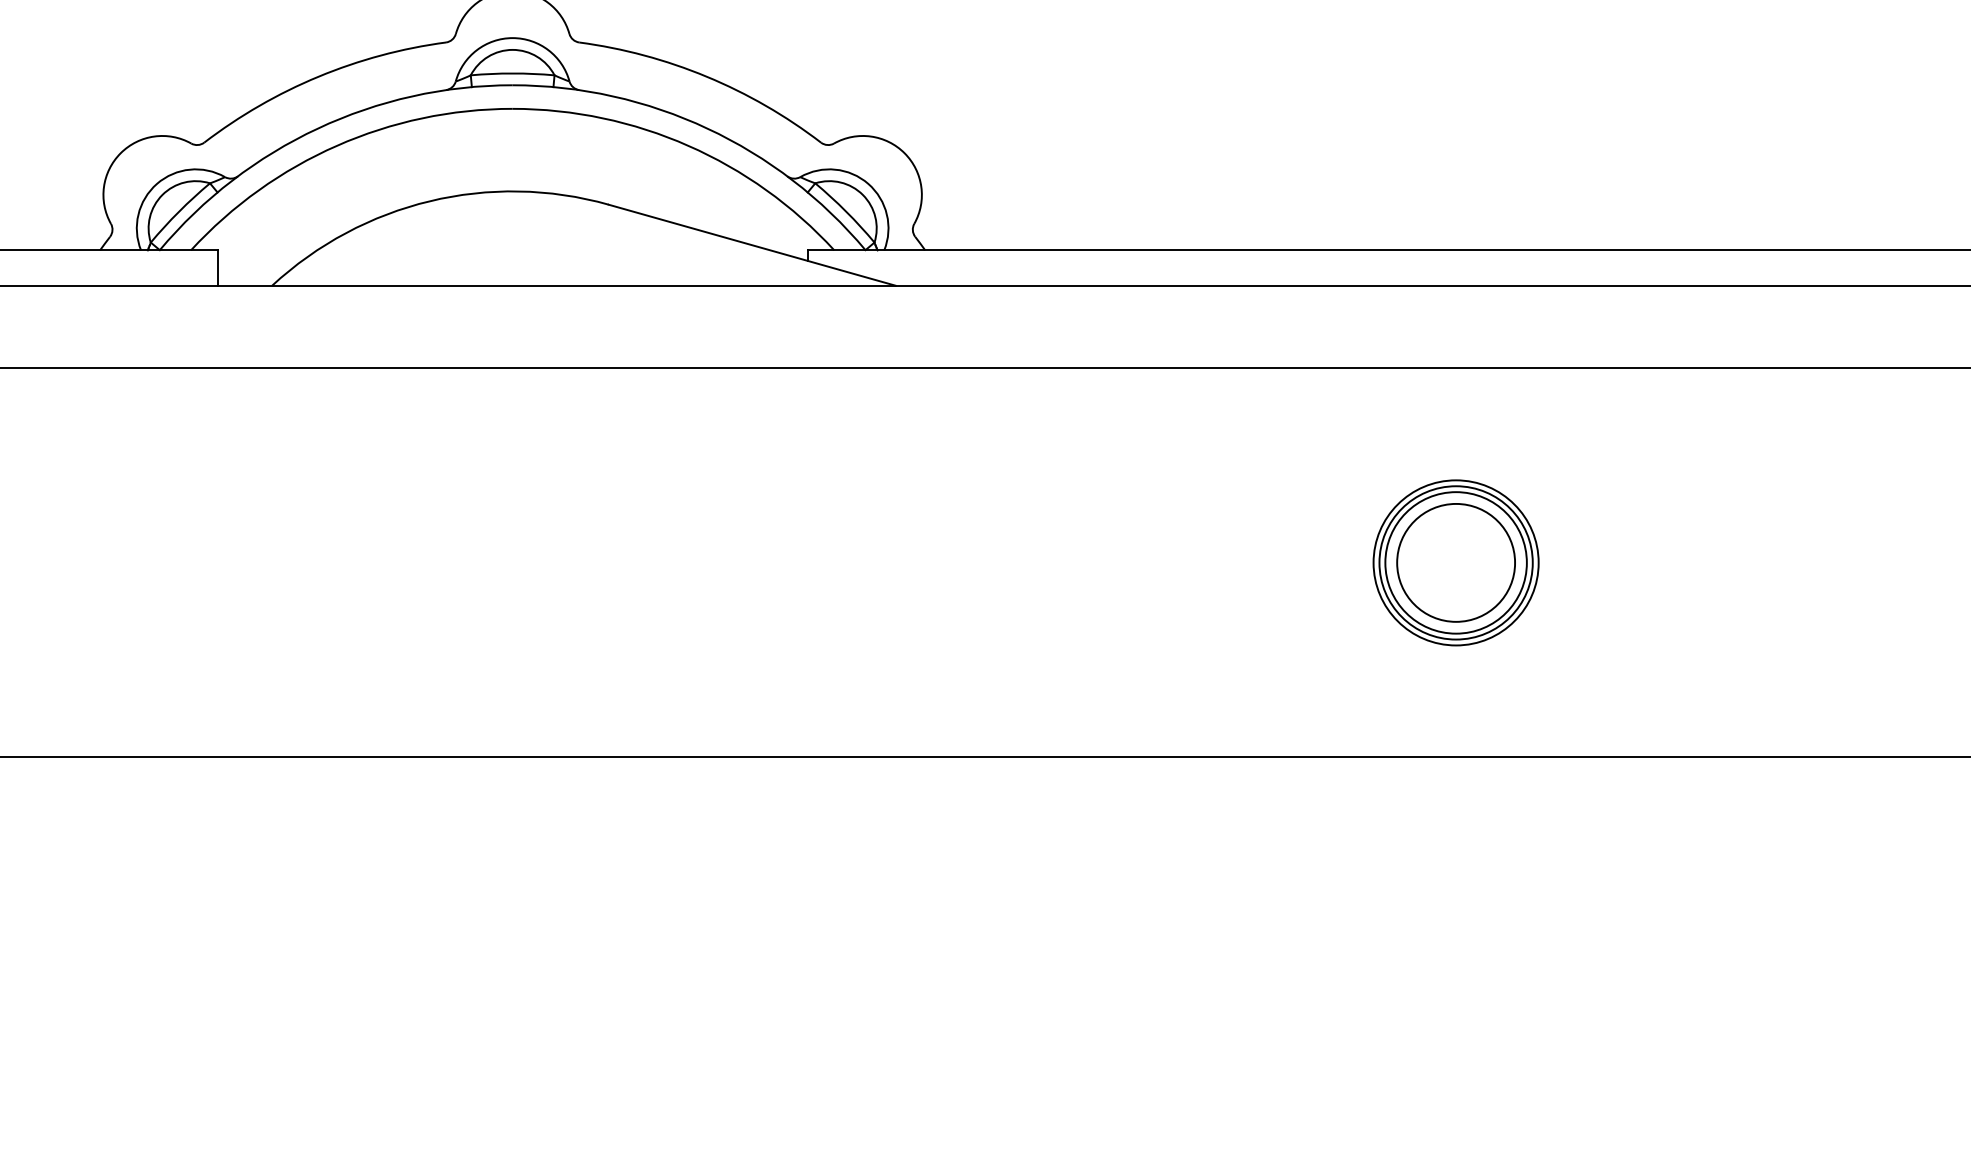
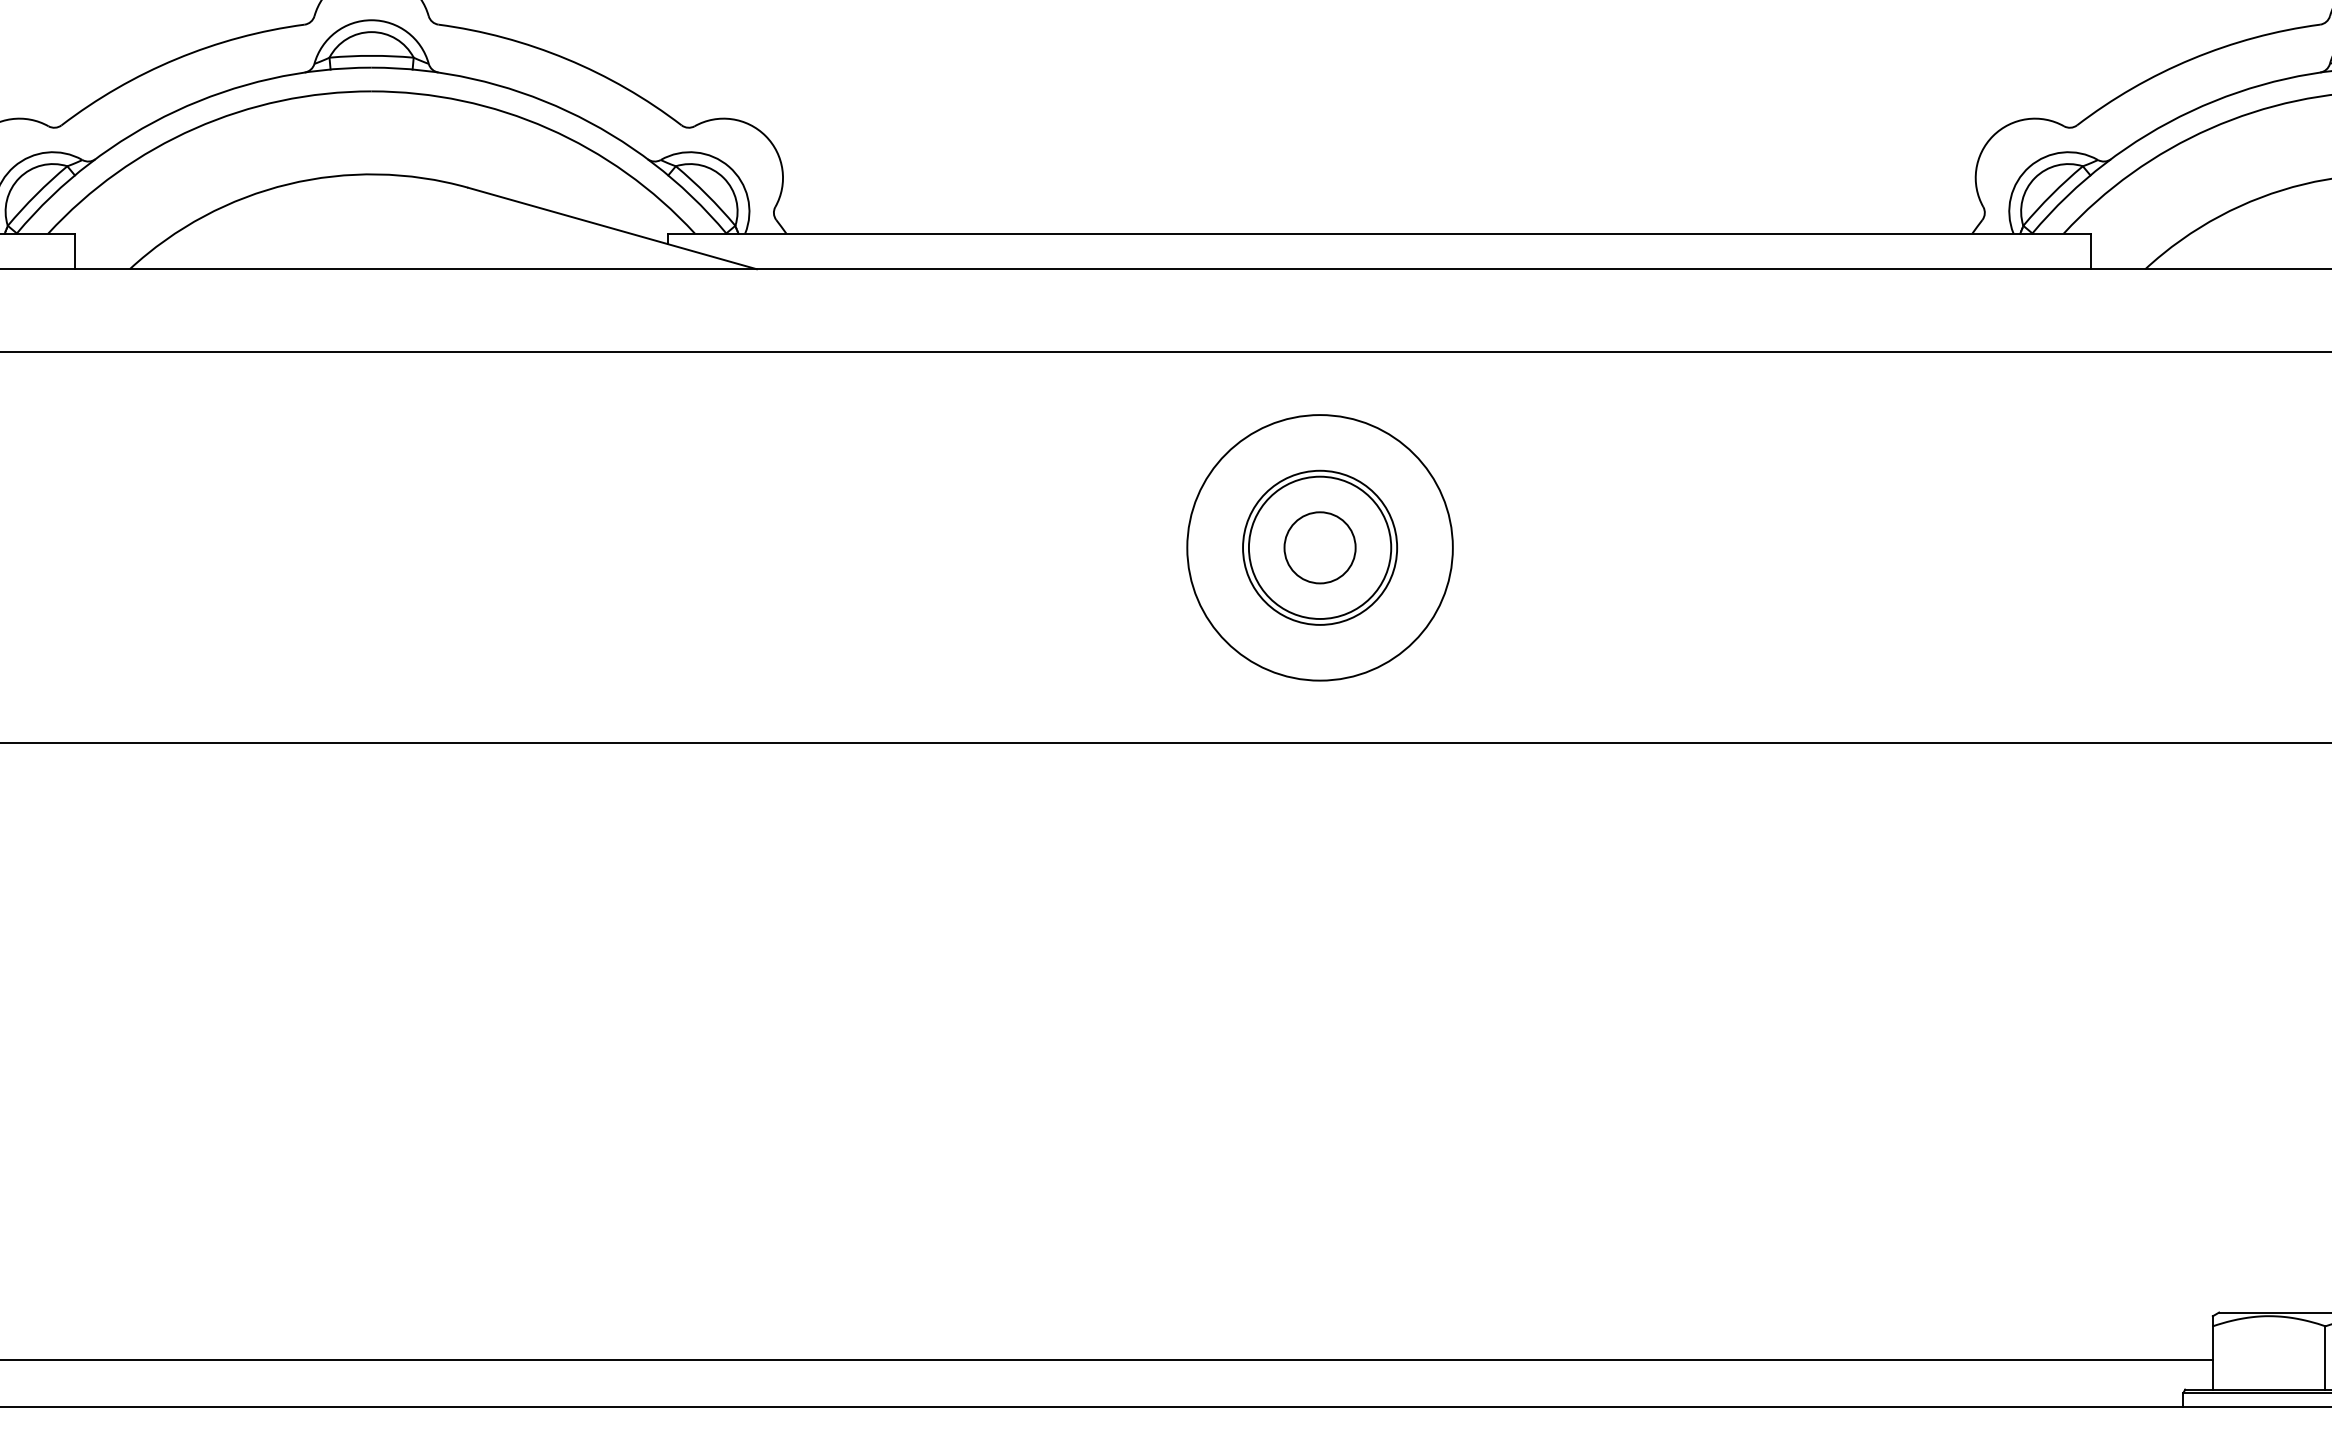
circle: (1455, 562) -> (1319, 547), size x0.6
circle: (1456, 562) -> (1320, 547), size x1.6

